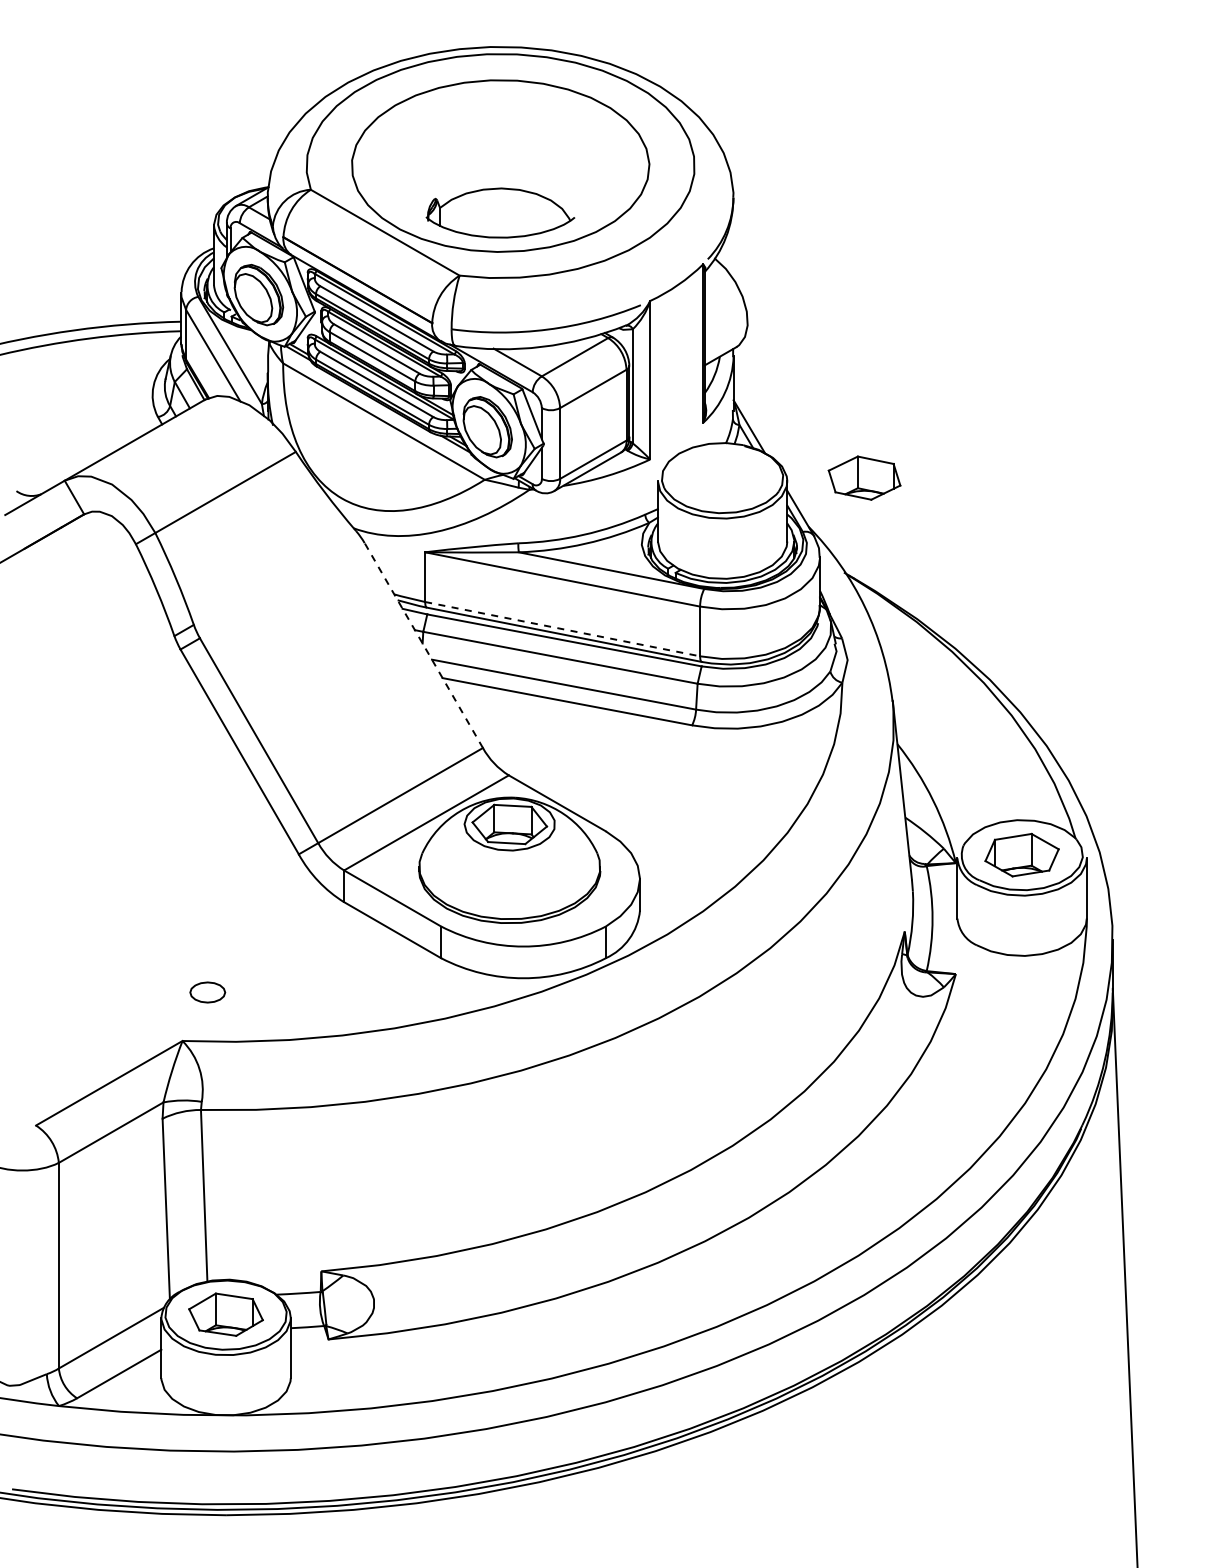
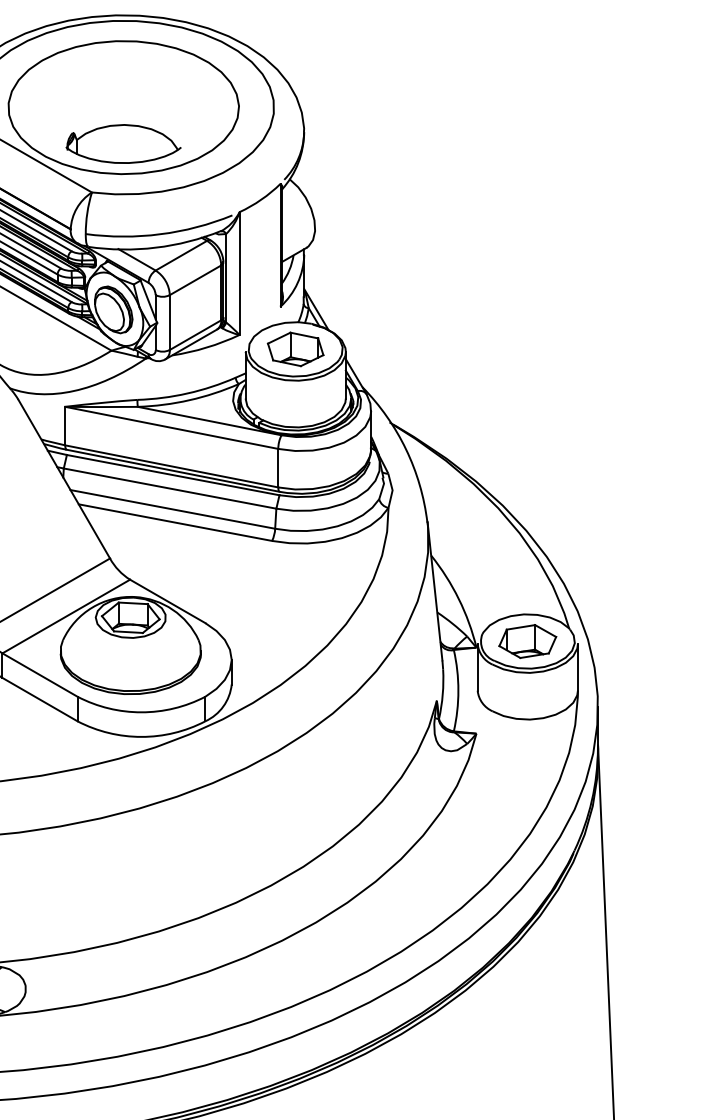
part: (864, 477) -> (295, 348), moved
line: (563, 629) -> (172, 466), dashed -> solid
line: (423, 645) -> (63, 479), dashed -> solid

